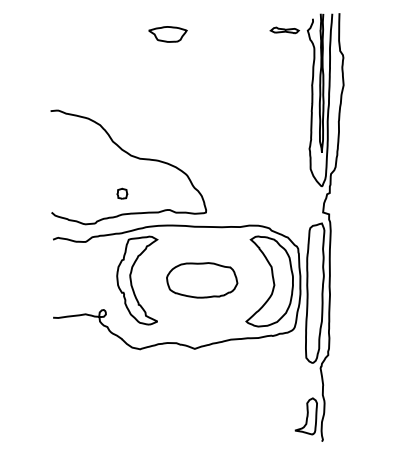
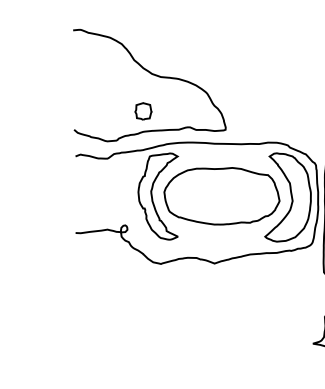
part: (122, 193) -> (143, 111), size x1.67
part: (201, 280) -> (221, 196), size x1.67

